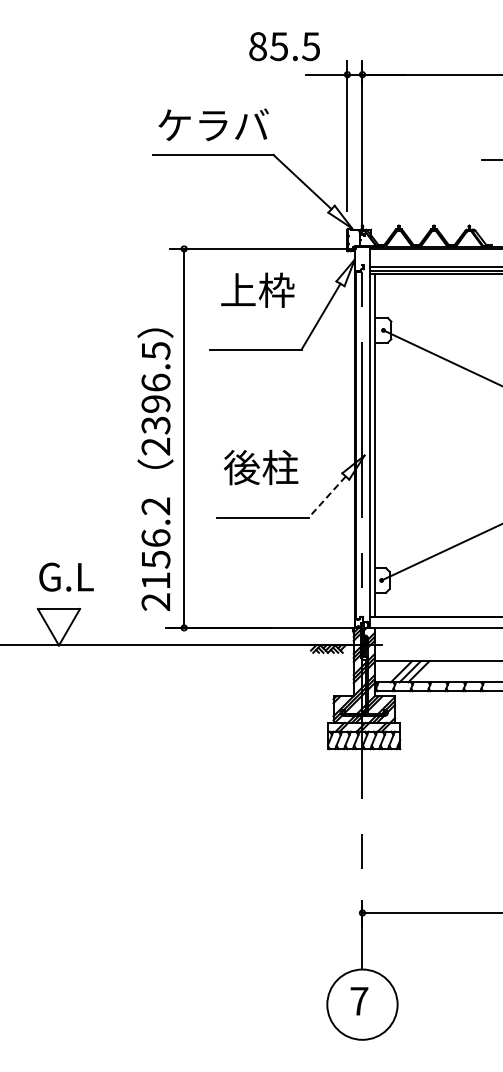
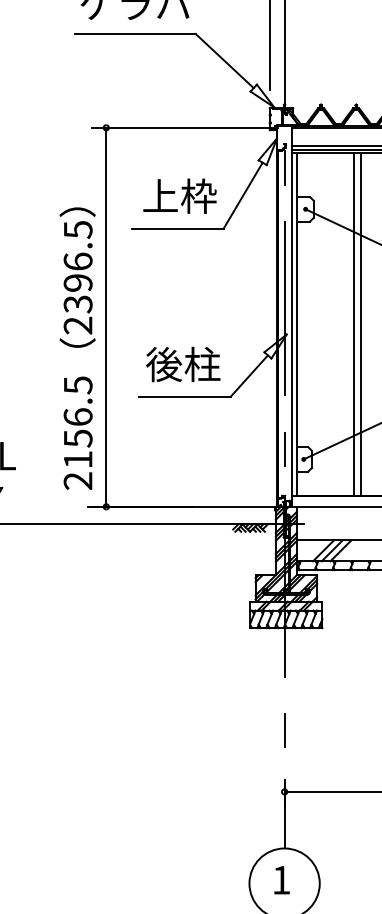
text: (257, 289) -> (179, 195), moved
line: (432, 445) -> (354, 324), added
line: (438, 445) -> (360, 324), added
text: (261, 467) -> (183, 364), moved
line: (327, 497) -> (249, 376), dashed -> solid
text: (155, 506) -> (77, 385), 2156.2 -> 2156.5
text: (359, 1001) -> (281, 880), 7 -> 1

